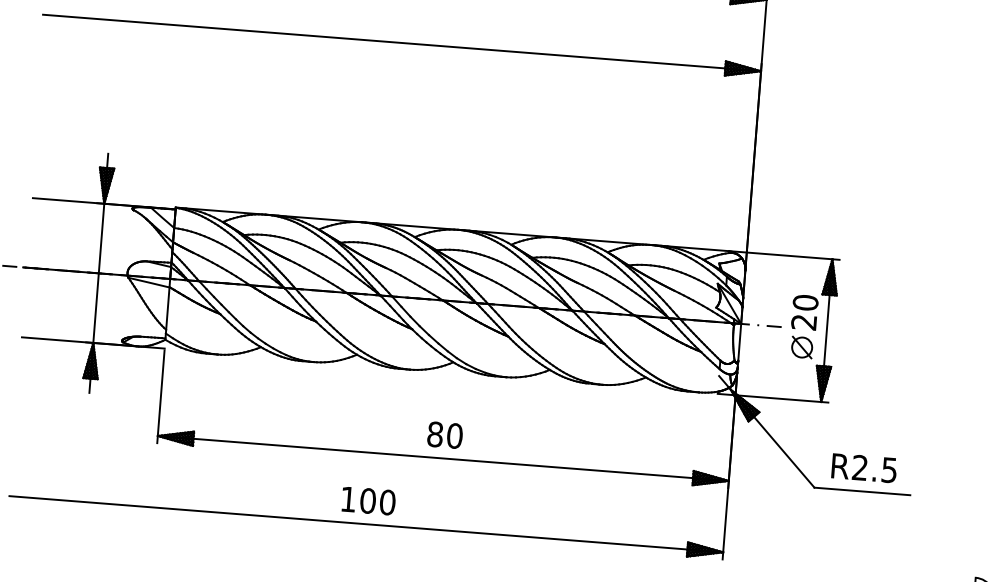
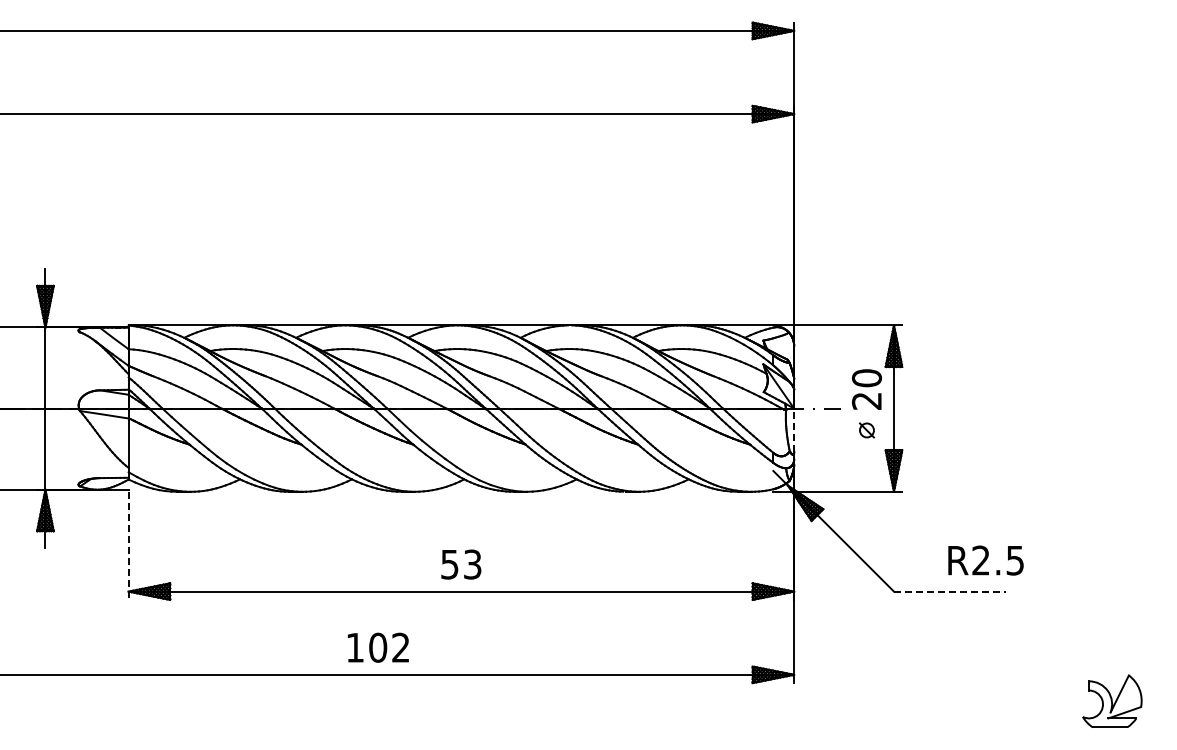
line: (739, 342) -> (794, 430), solid -> dashed
part: (801, 347) -> (866, 430), size x0.6
line: (160, 397) -> (128, 546), solid -> dashed
text: (445, 435) -> (461, 564), 80 -> 53
text: (863, 468) -> (985, 560), moved
line: (862, 491) -> (949, 591), solid -> dashed
text: (388, 502) -> (401, 647), 100 -> 102

